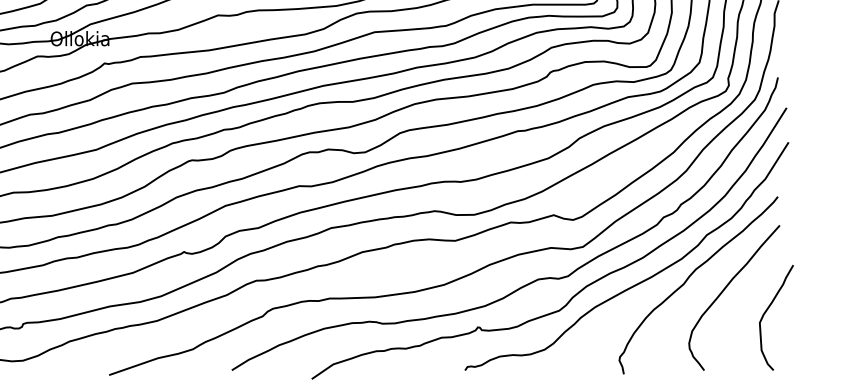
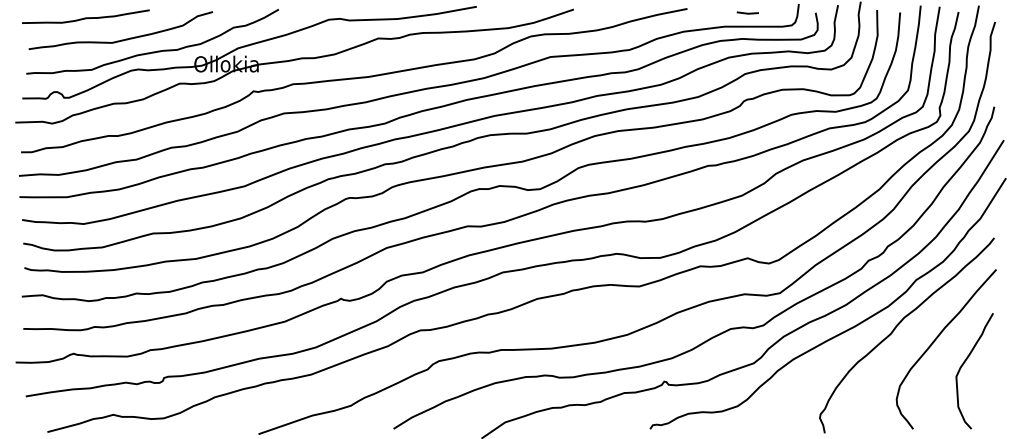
curve: (766, 312) -> (963, 365), moved

